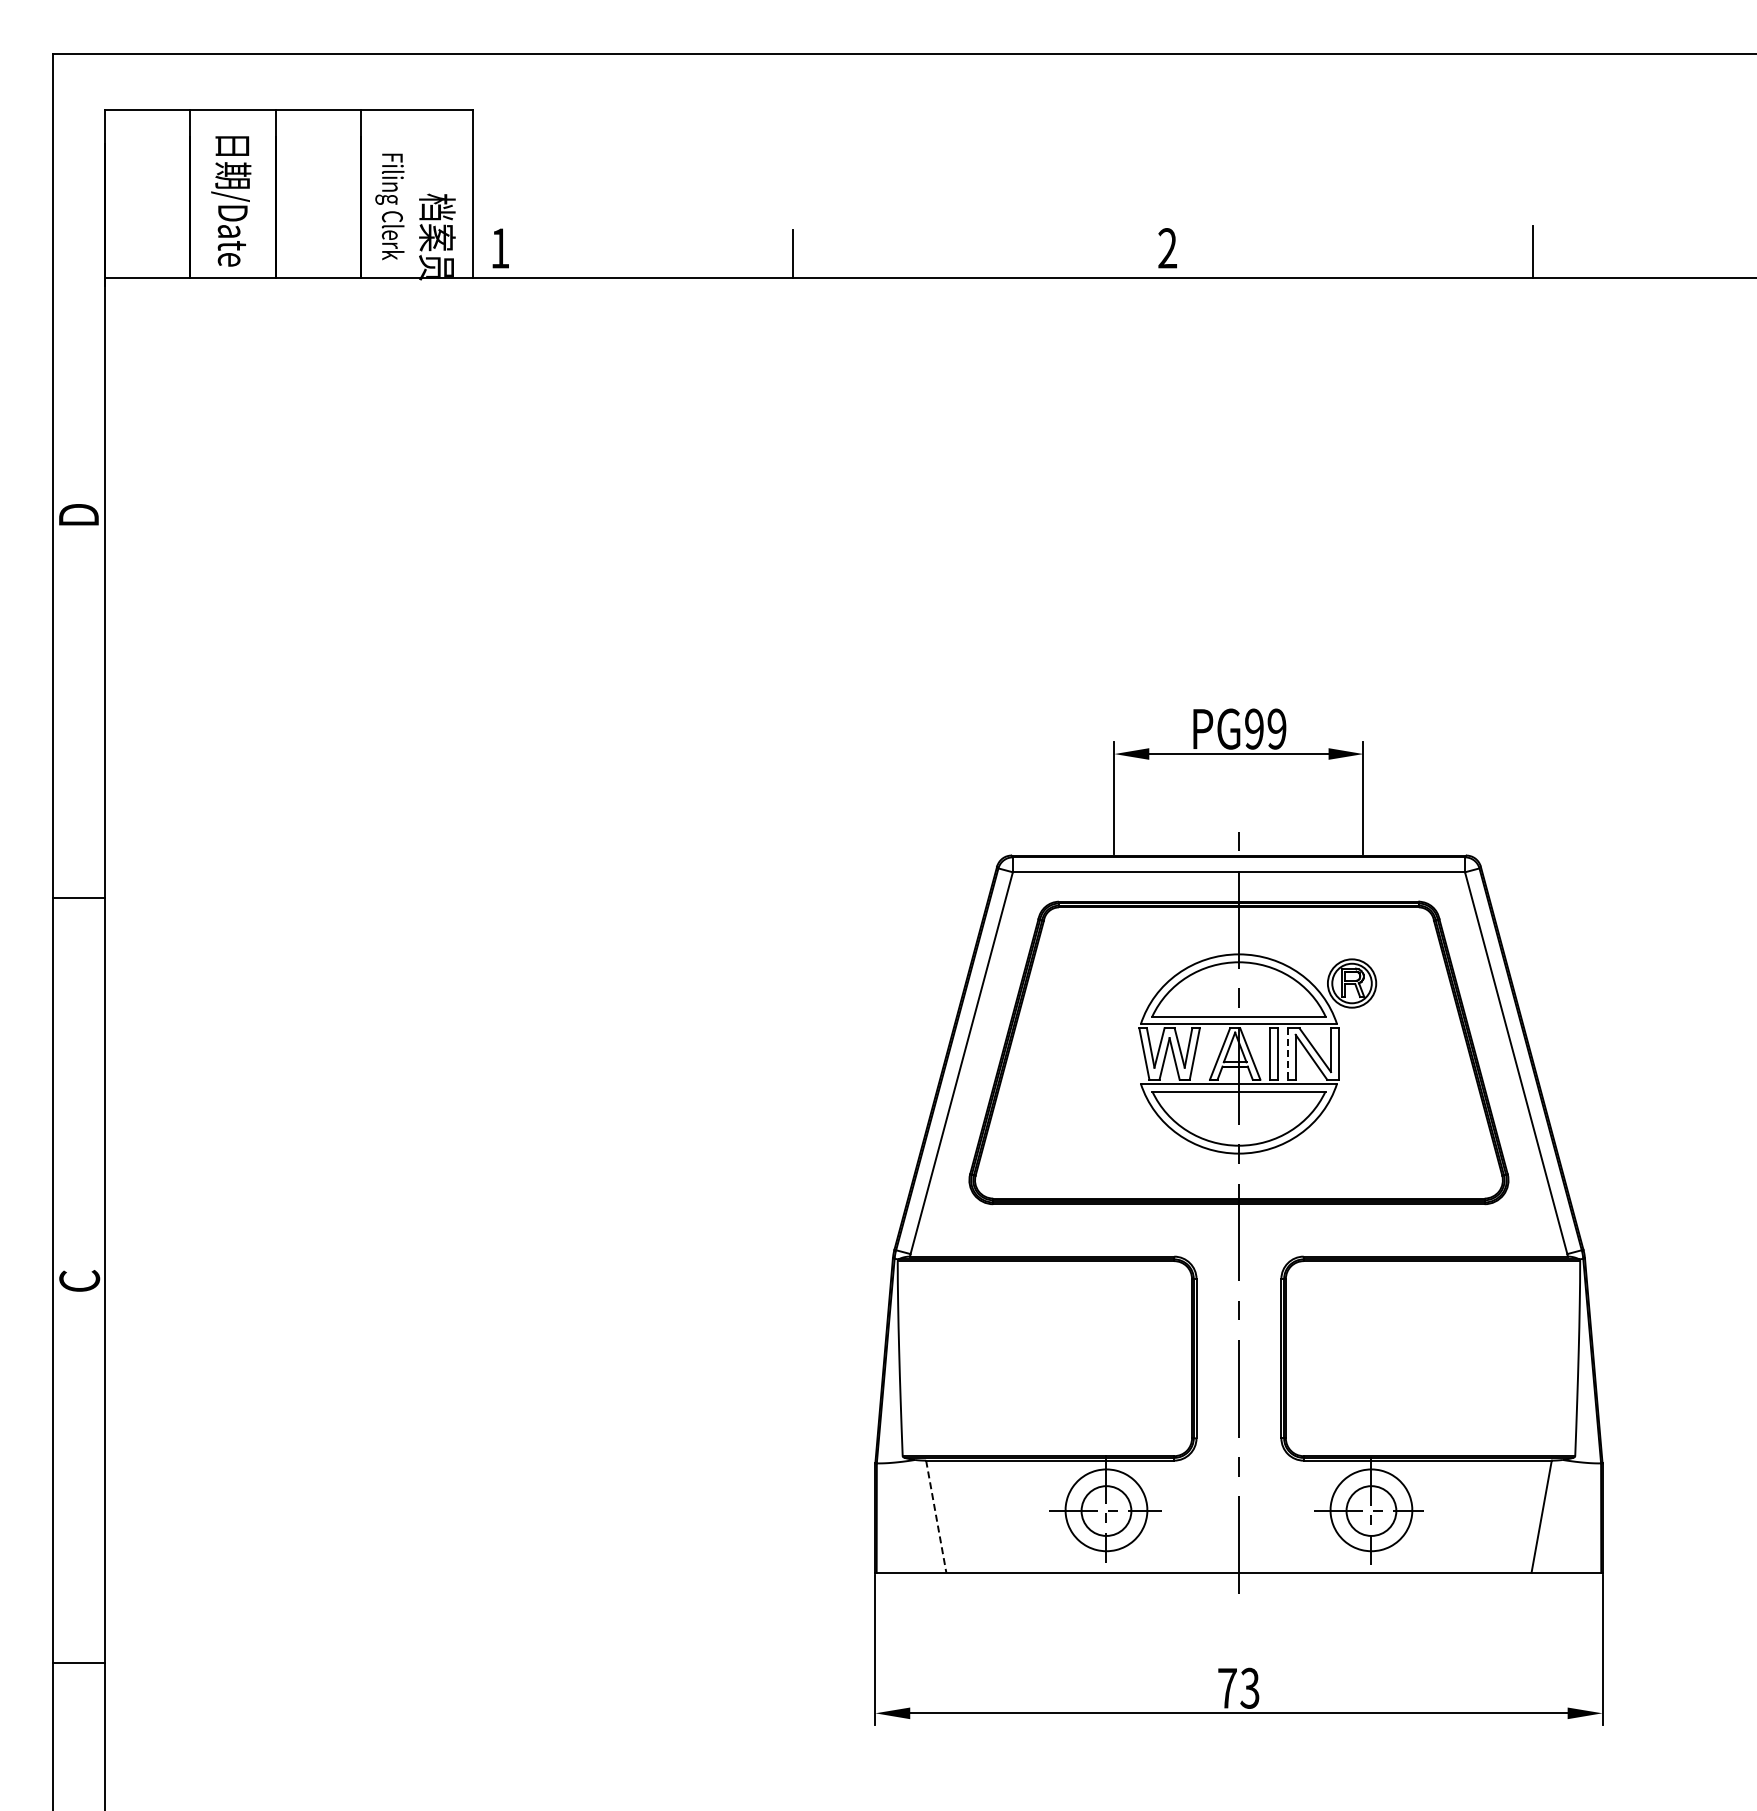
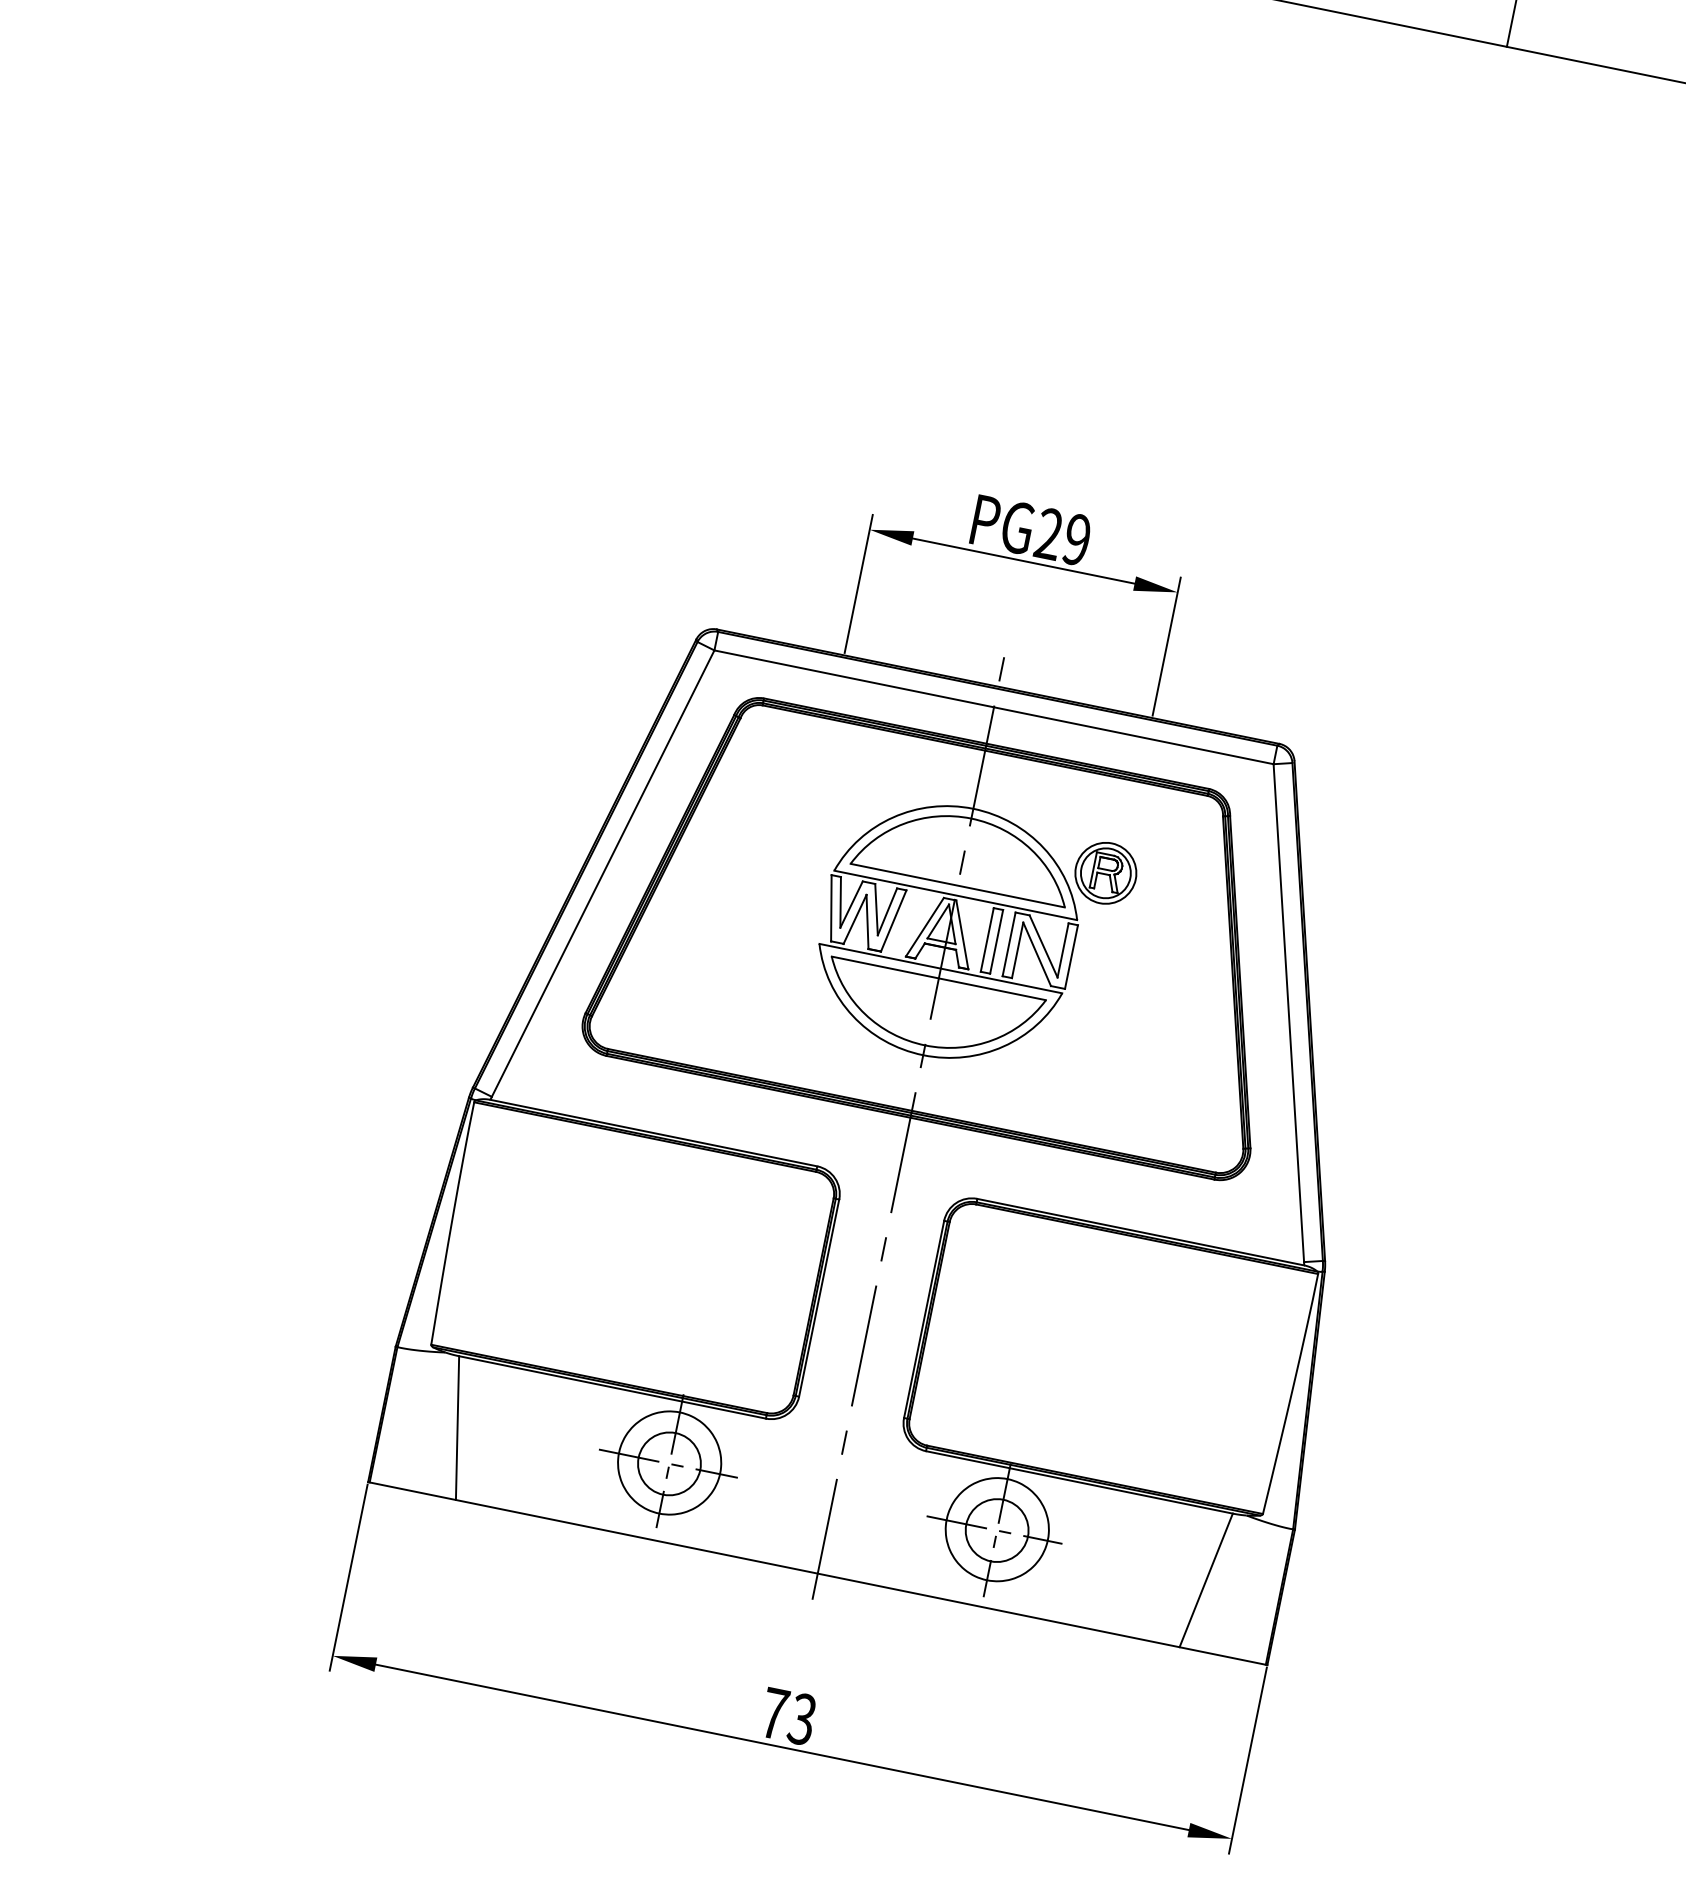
text: (1254, 729) -> (1049, 534), PG99 -> PG29
line: (1288, 1054) -> (1009, 945), dashed -> solid
line: (936, 1516) -> (457, 1427), dashed -> solid

